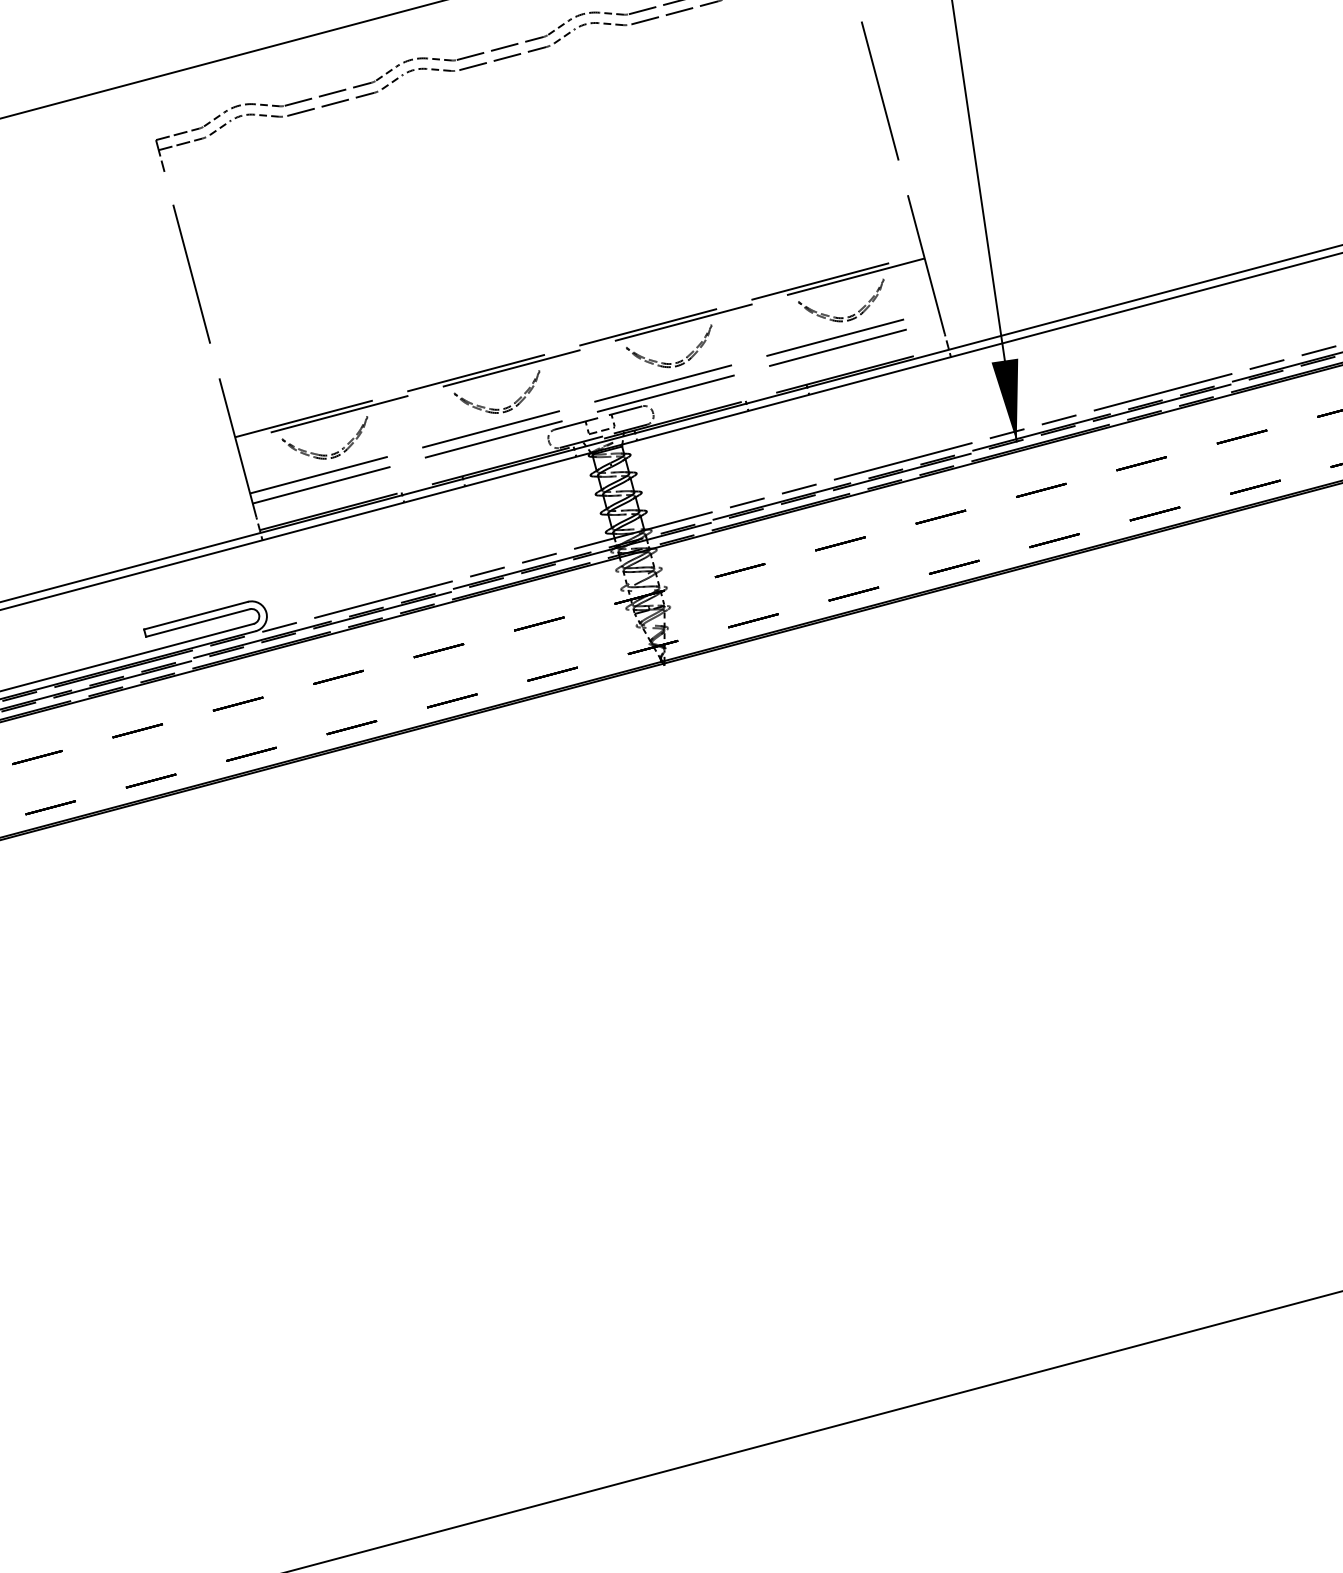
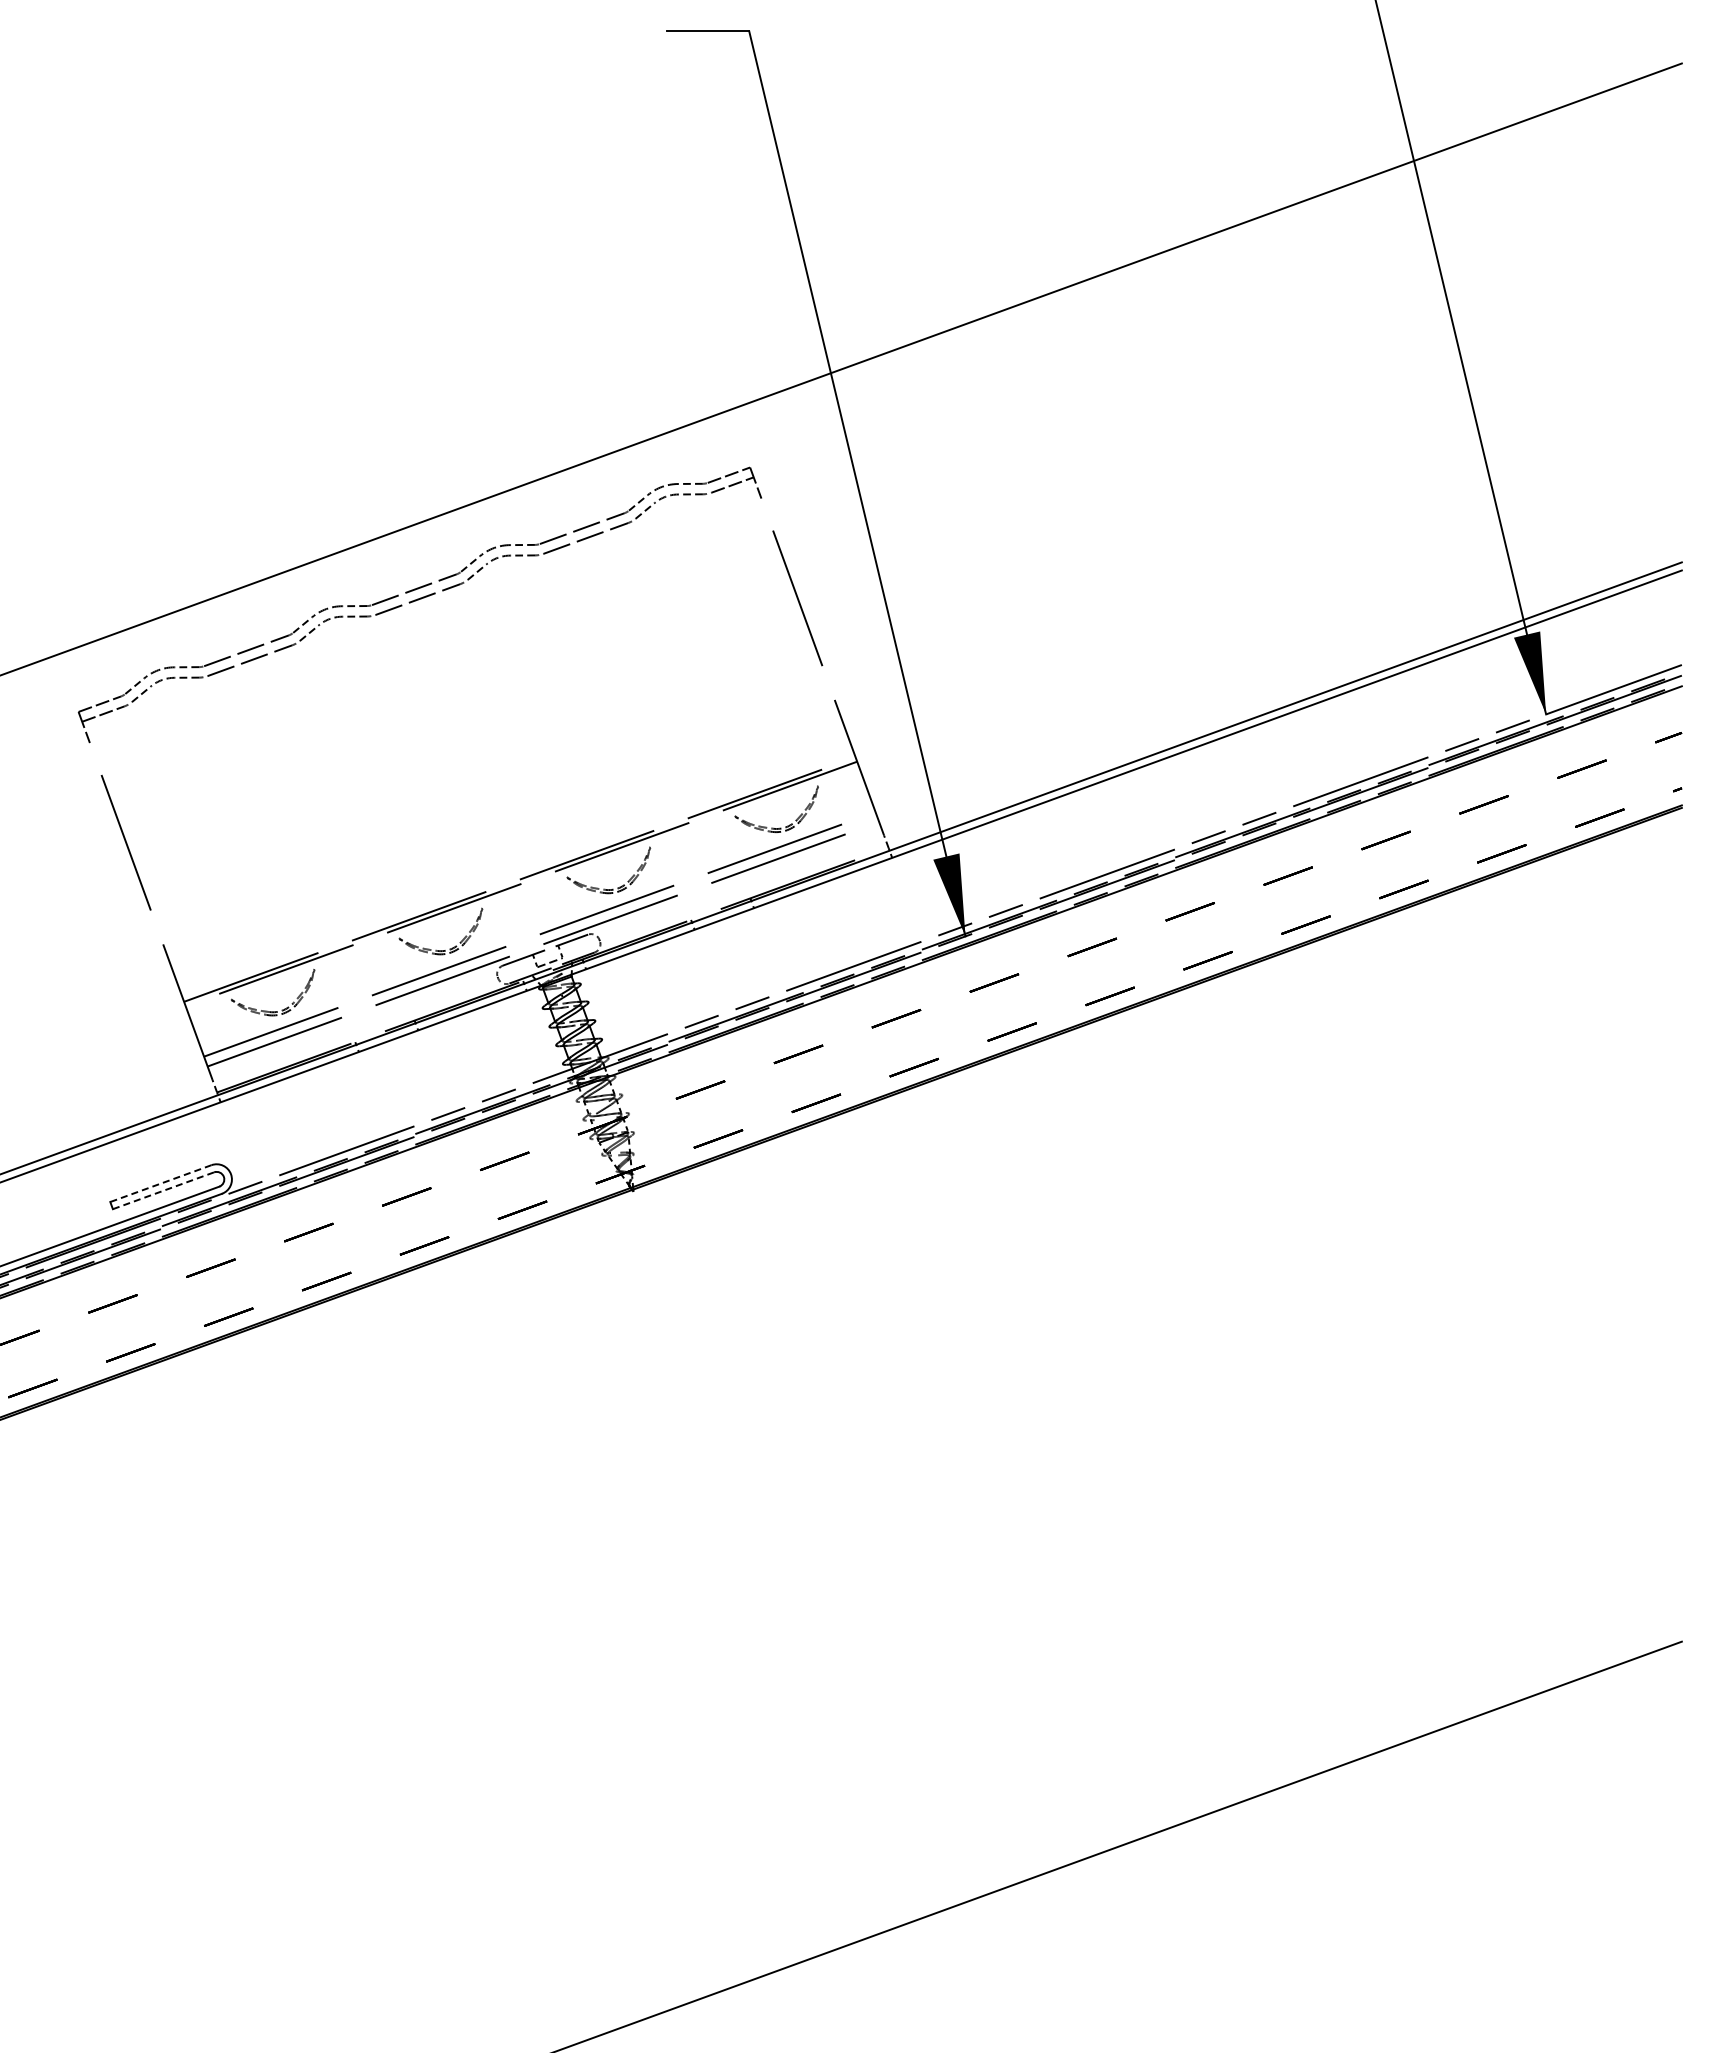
line: (195, 615) -> (160, 1183), solid -> dashed
line: (197, 622) -> (163, 1190), solid -> dashed

